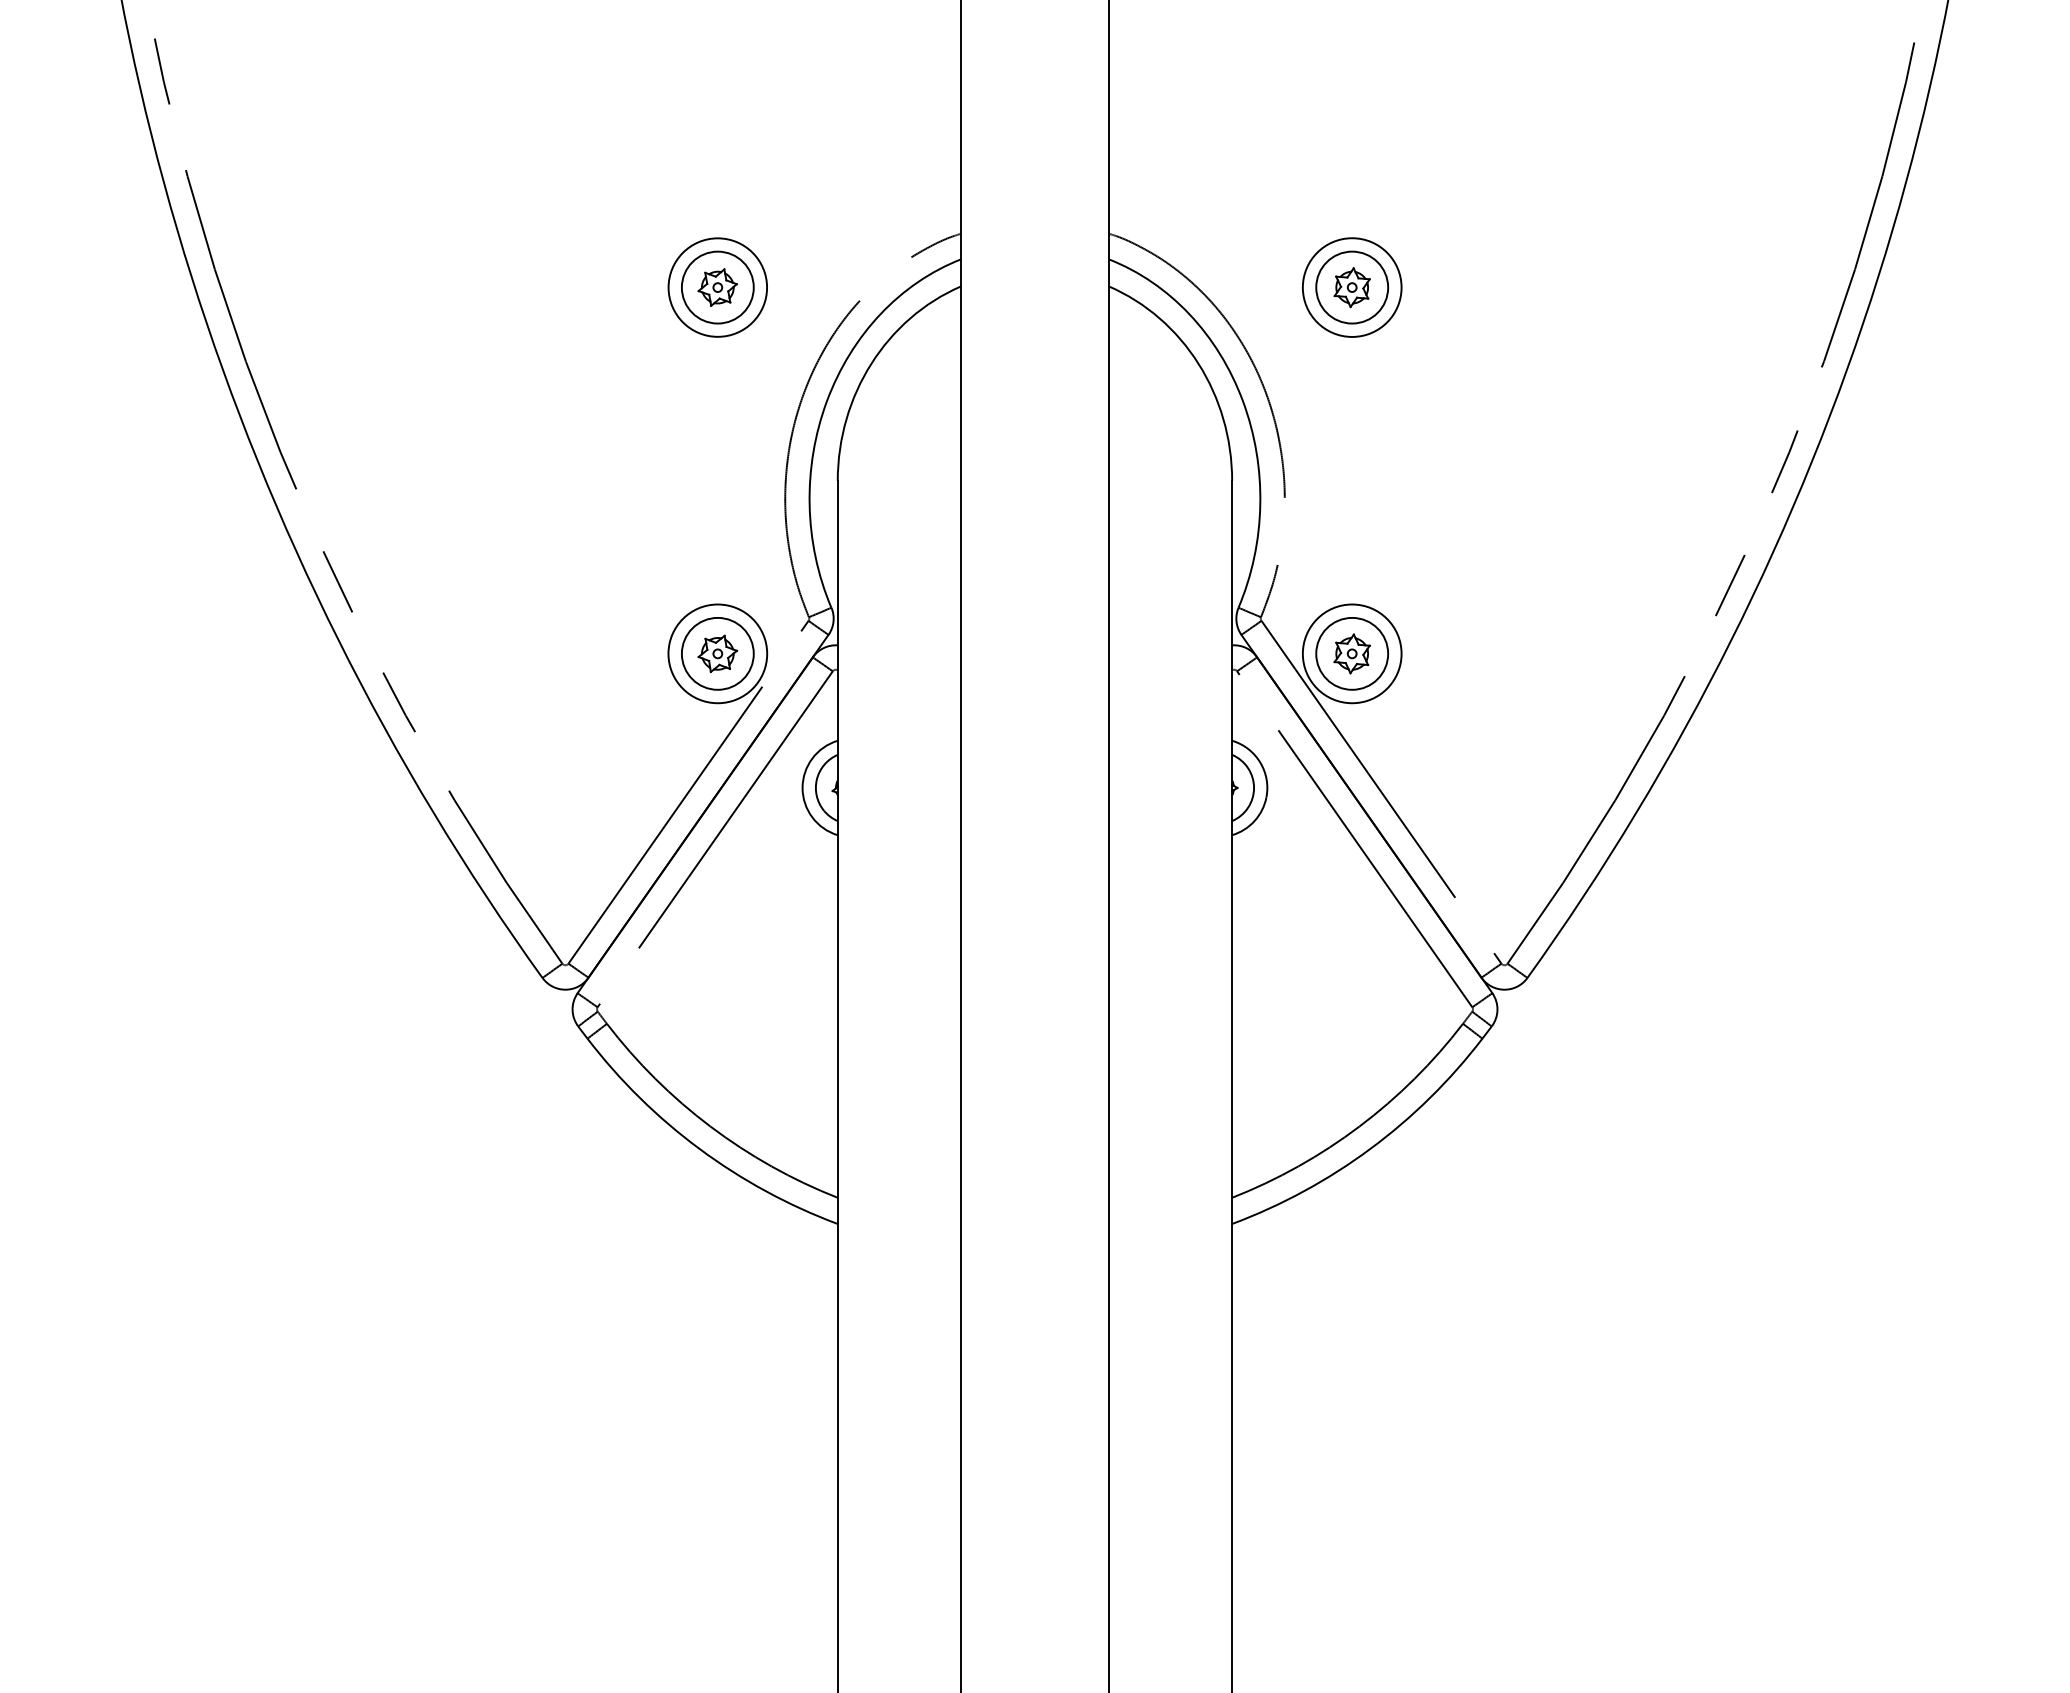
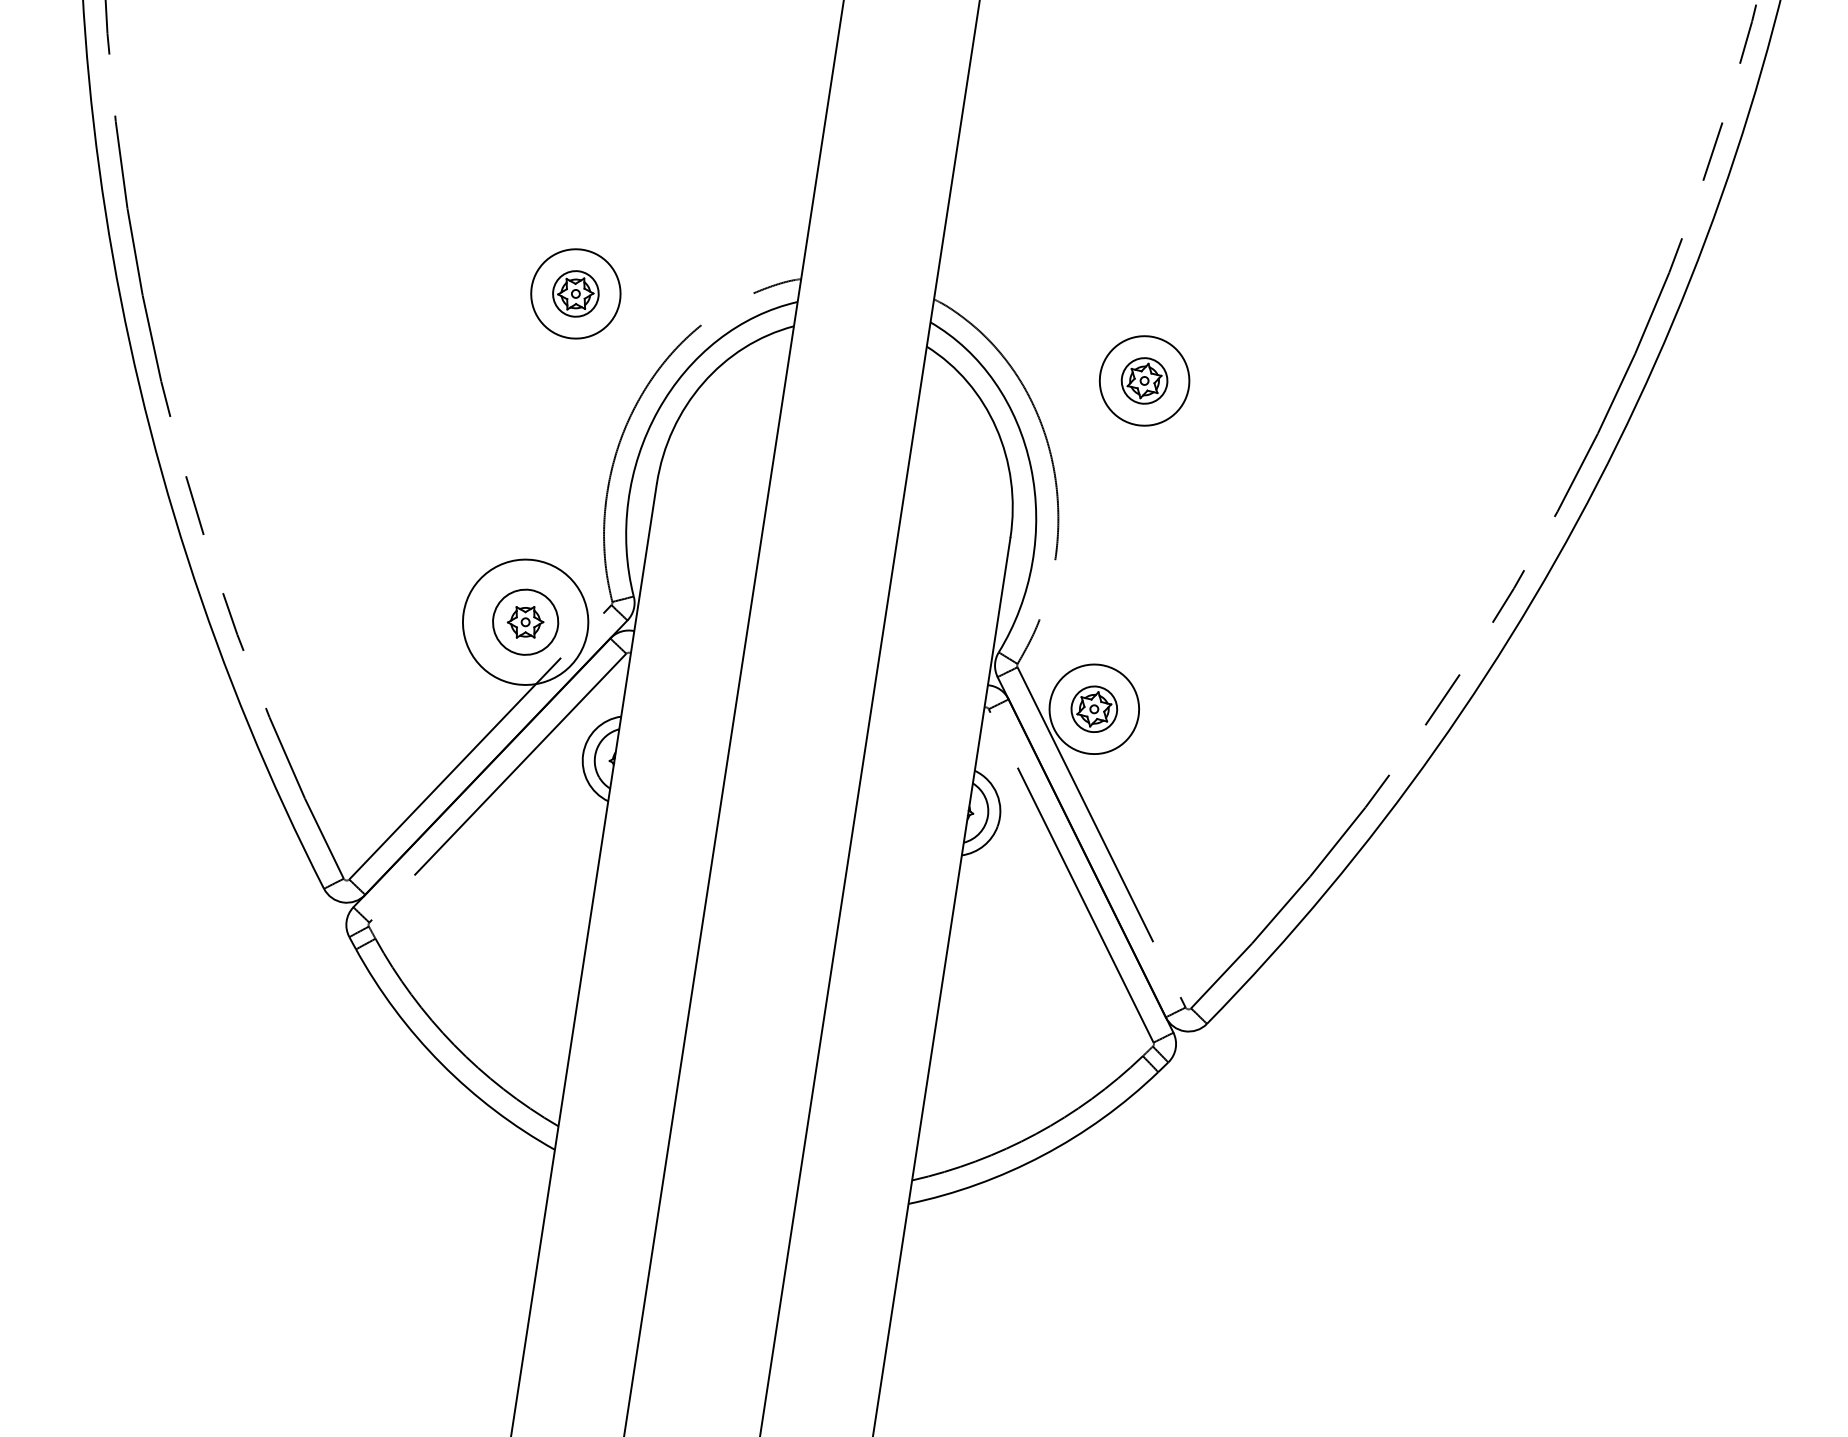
circle: (717, 287) -> (575, 293), size x0.7
circle: (1352, 287) -> (1144, 380), size x0.7
circle: (717, 653) -> (525, 621), size x1.4
circle: (1352, 653) -> (1094, 709), size x0.7

